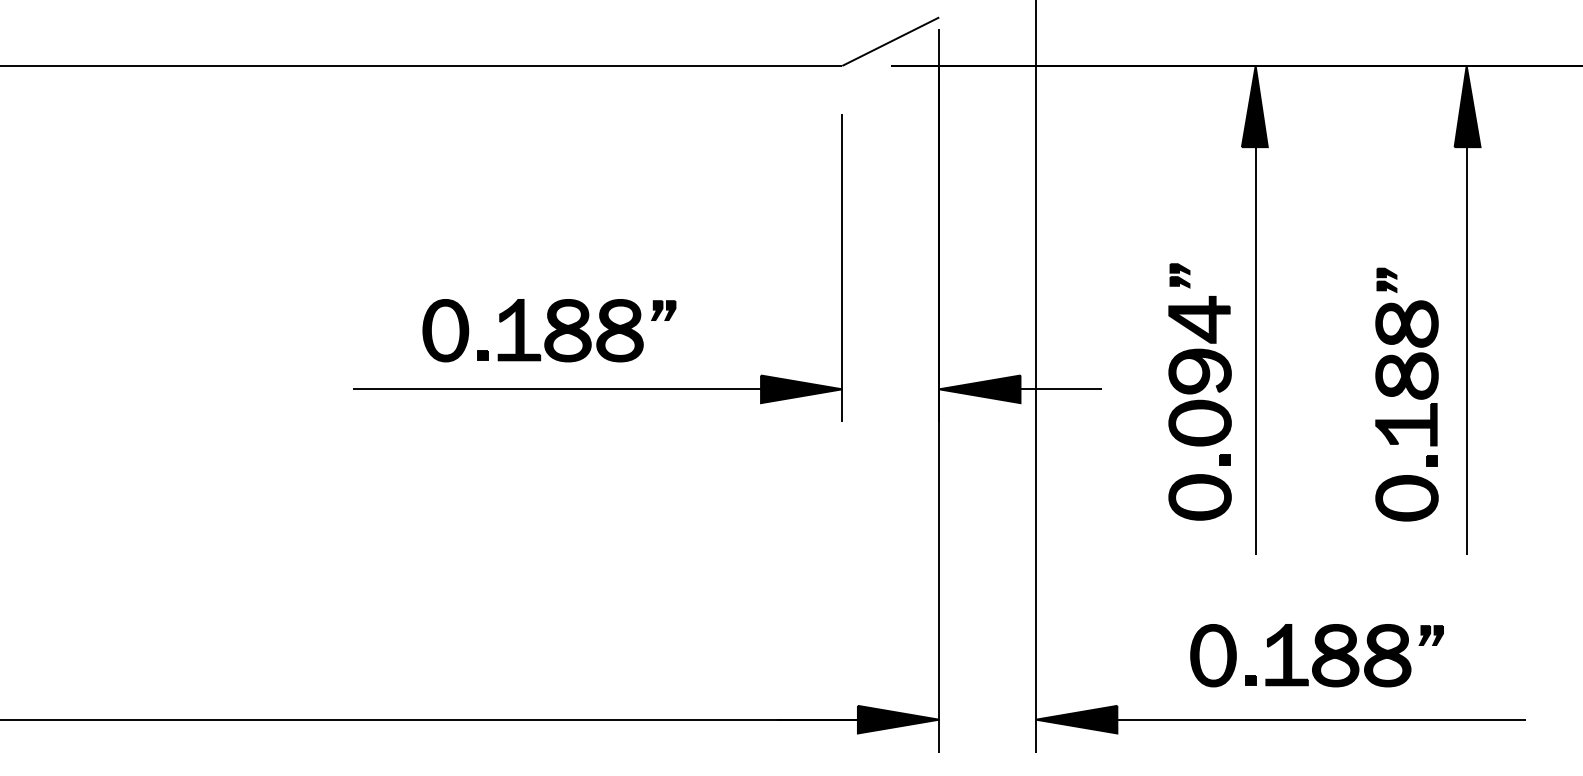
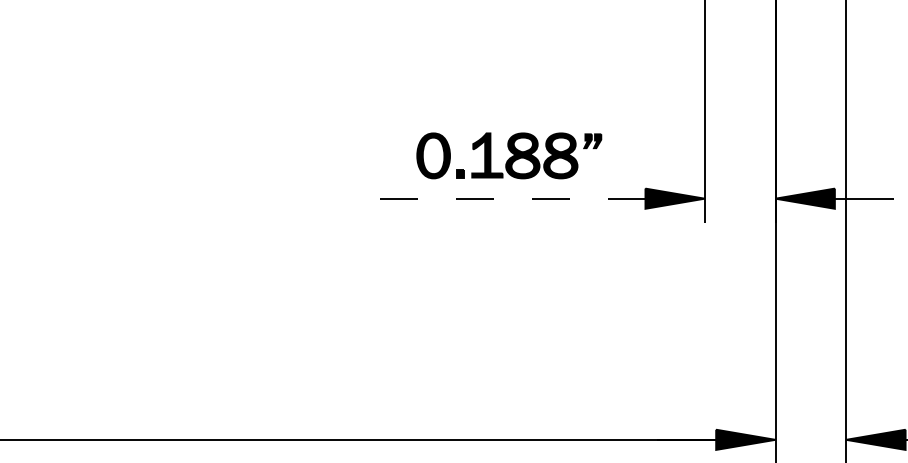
part: (549, 330) -> (509, 155), moved
line: (556, 389) -> (496, 198), solid -> dashed

